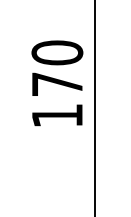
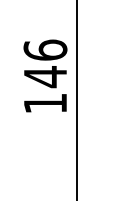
text: (57, 68) -> (45, 63), 170 -> 146

